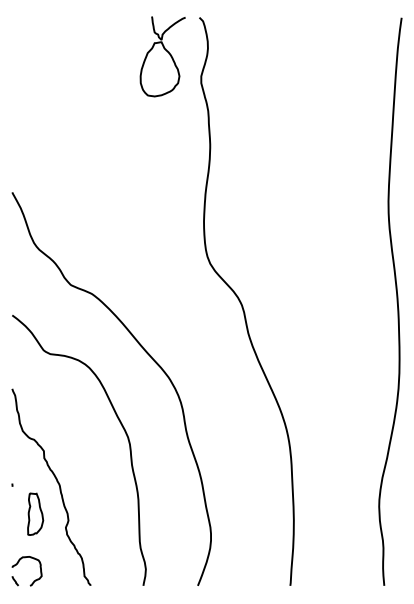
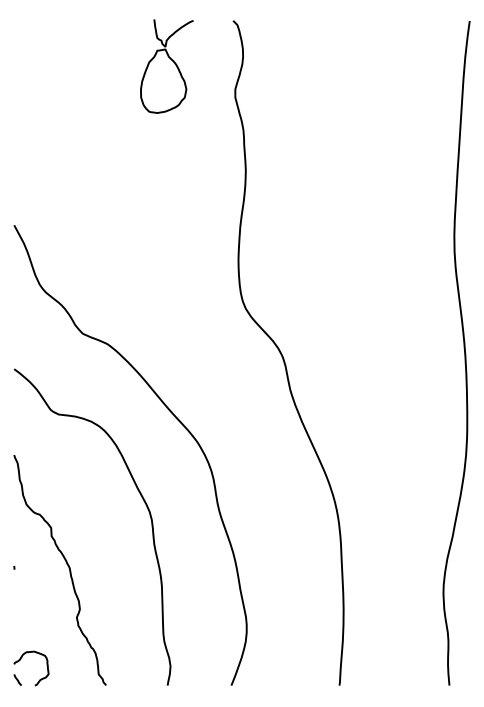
part: (162, 56) -> (166, 66), moved
part: (35, 513) -> (41, 600), removed

